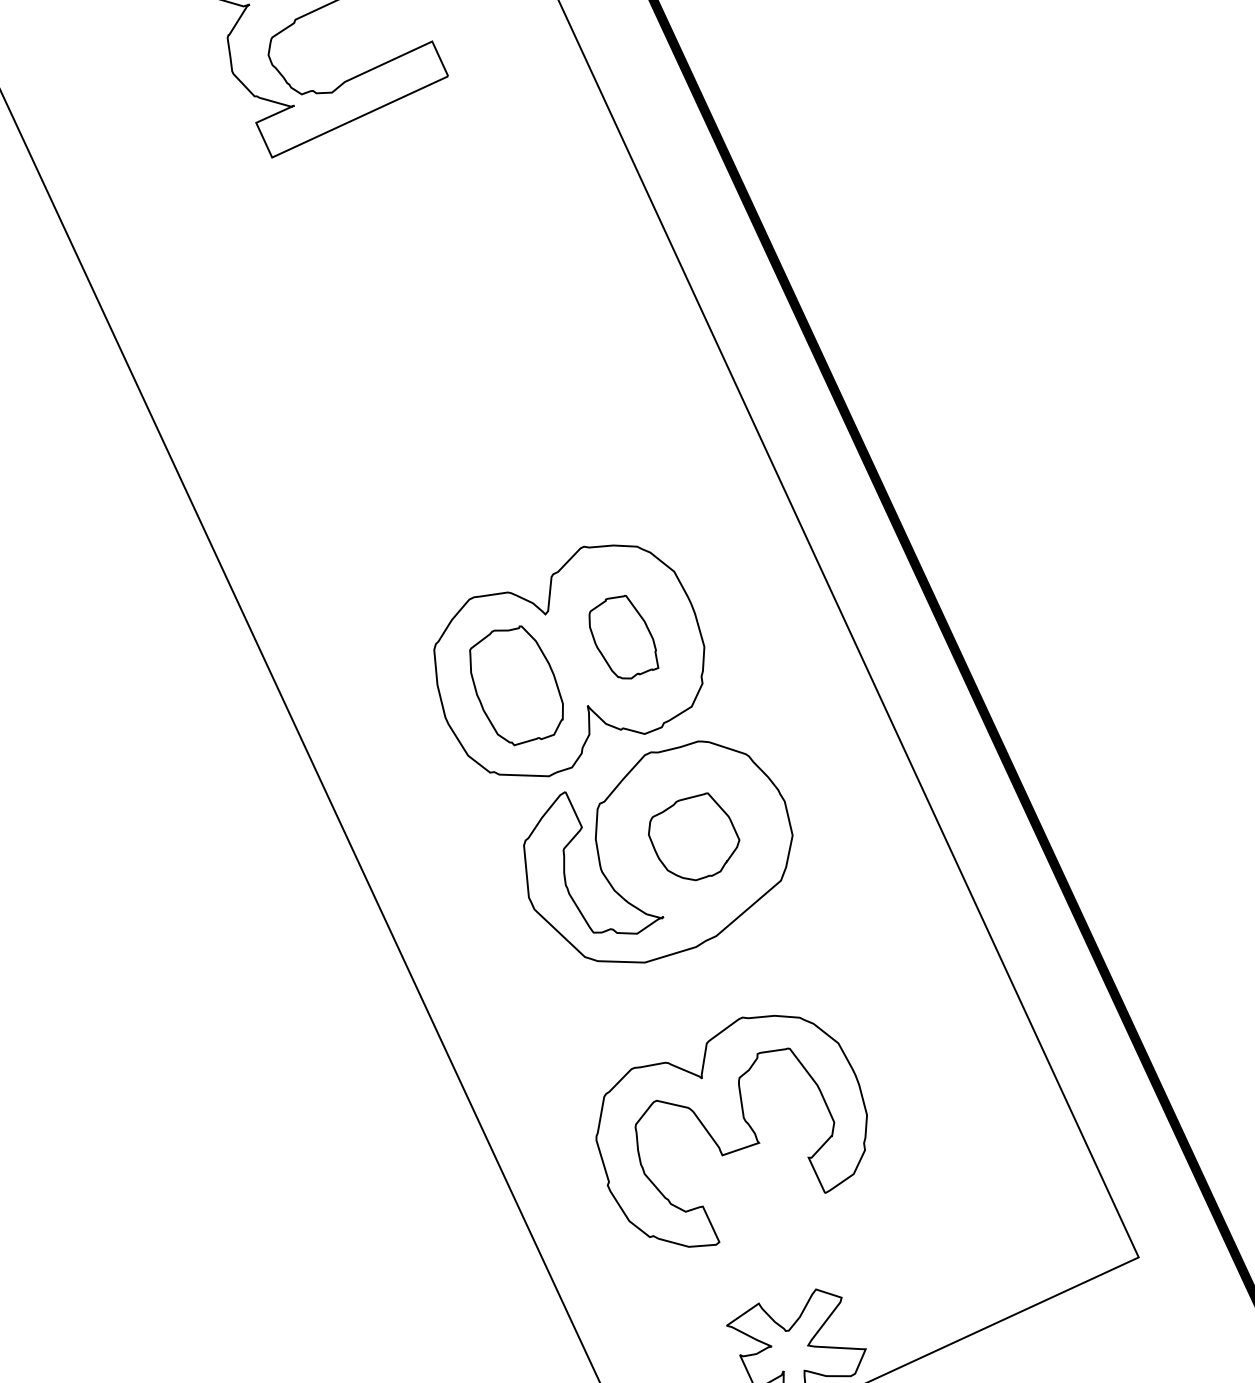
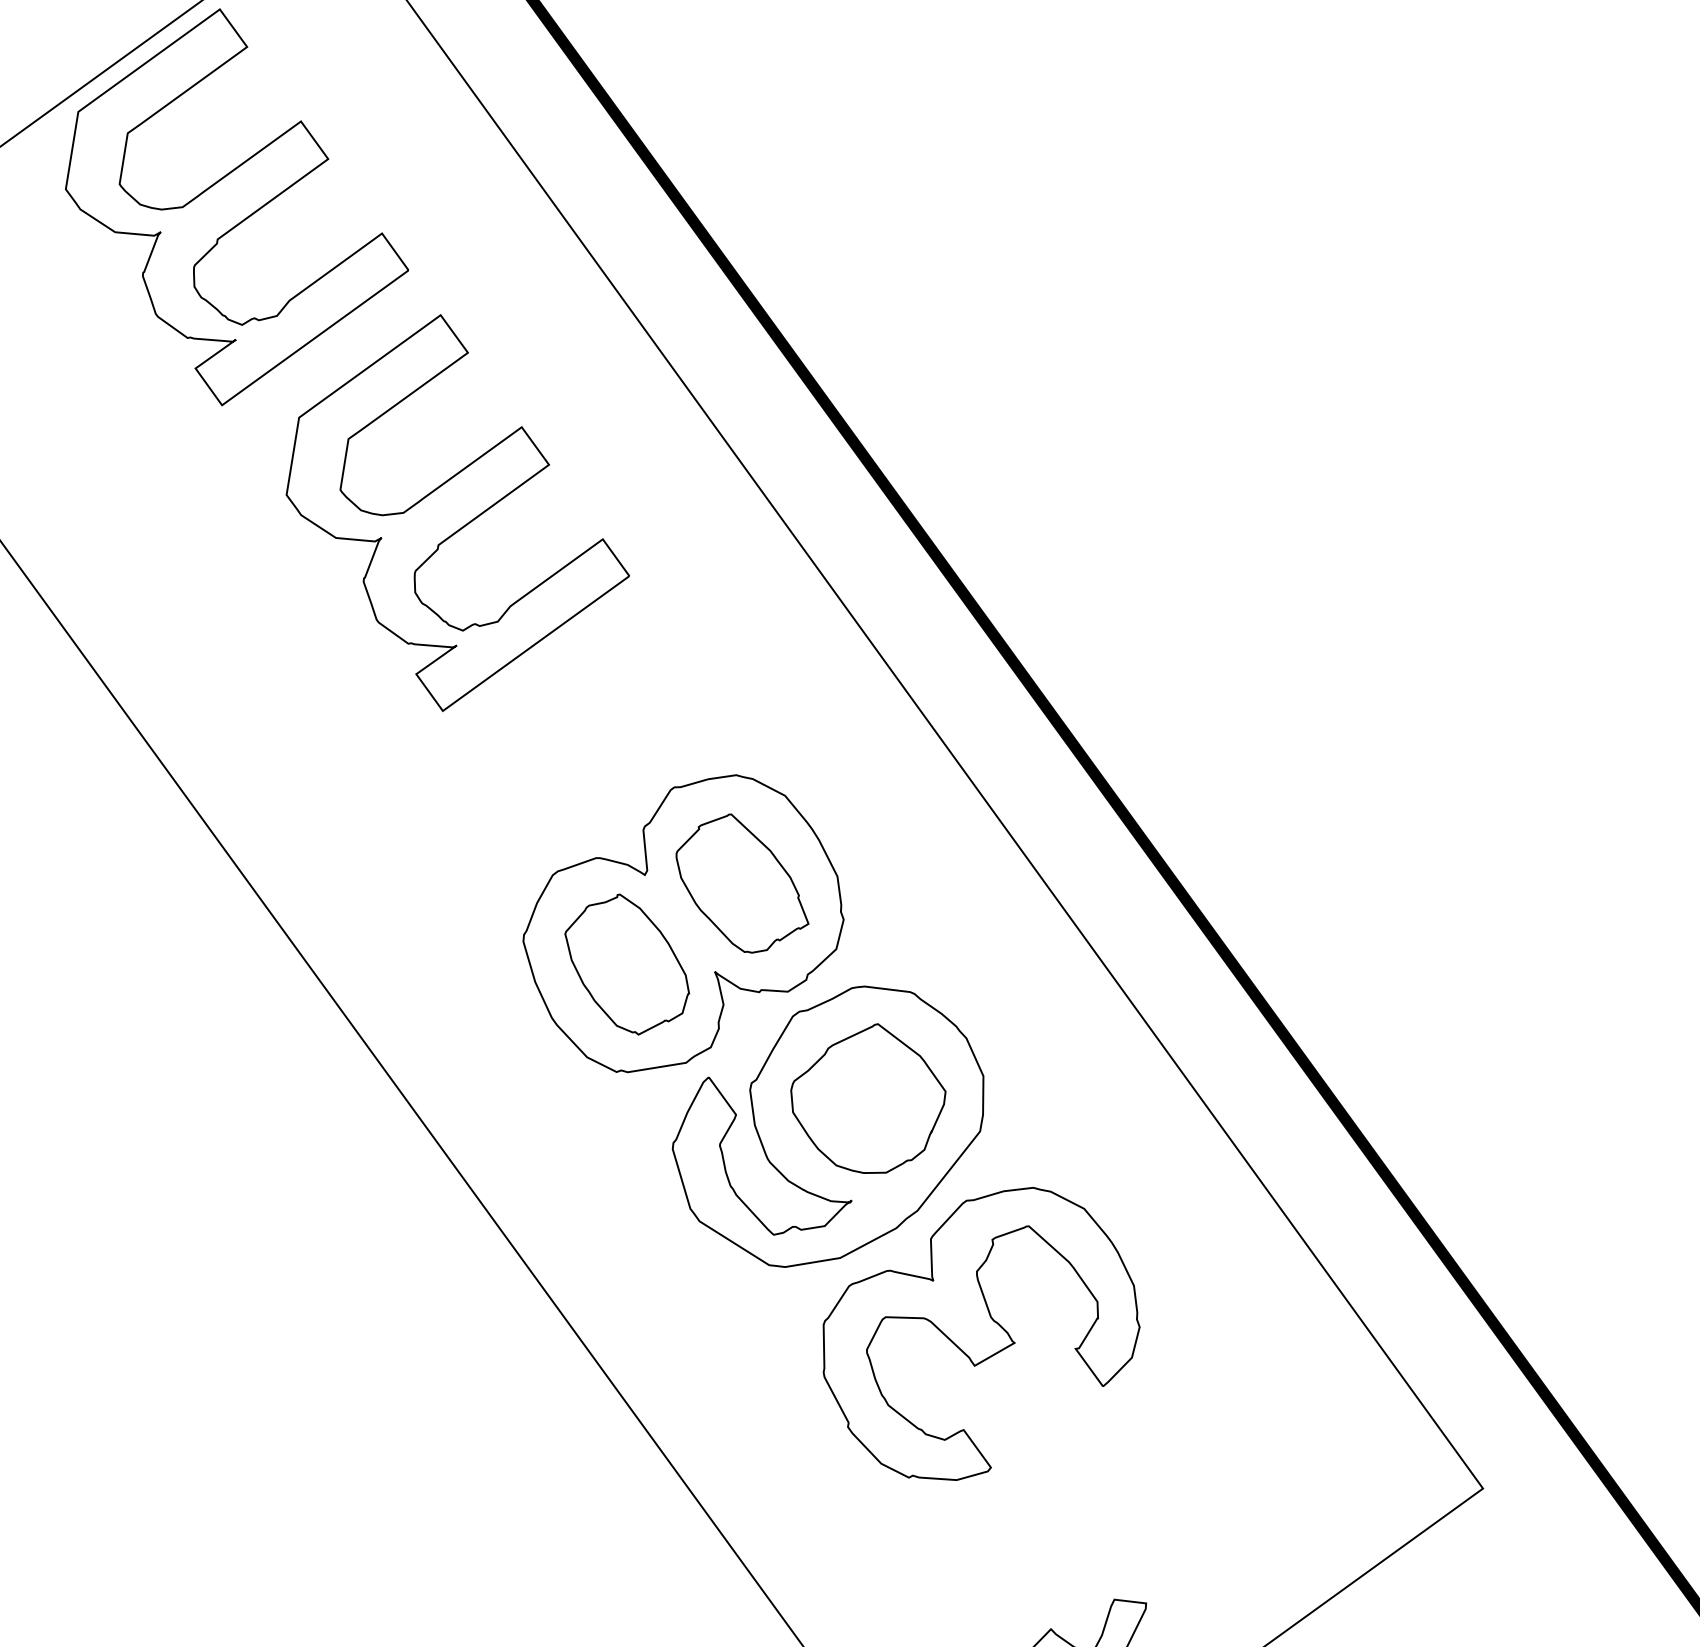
part: (449, 284) -> (457, 512), added
part: (624, 637) -> (742, 883), size x1.43
part: (694, 835) -> (868, 1098), size x1.43
part: (733, 1129) -> (981, 1333), moved

